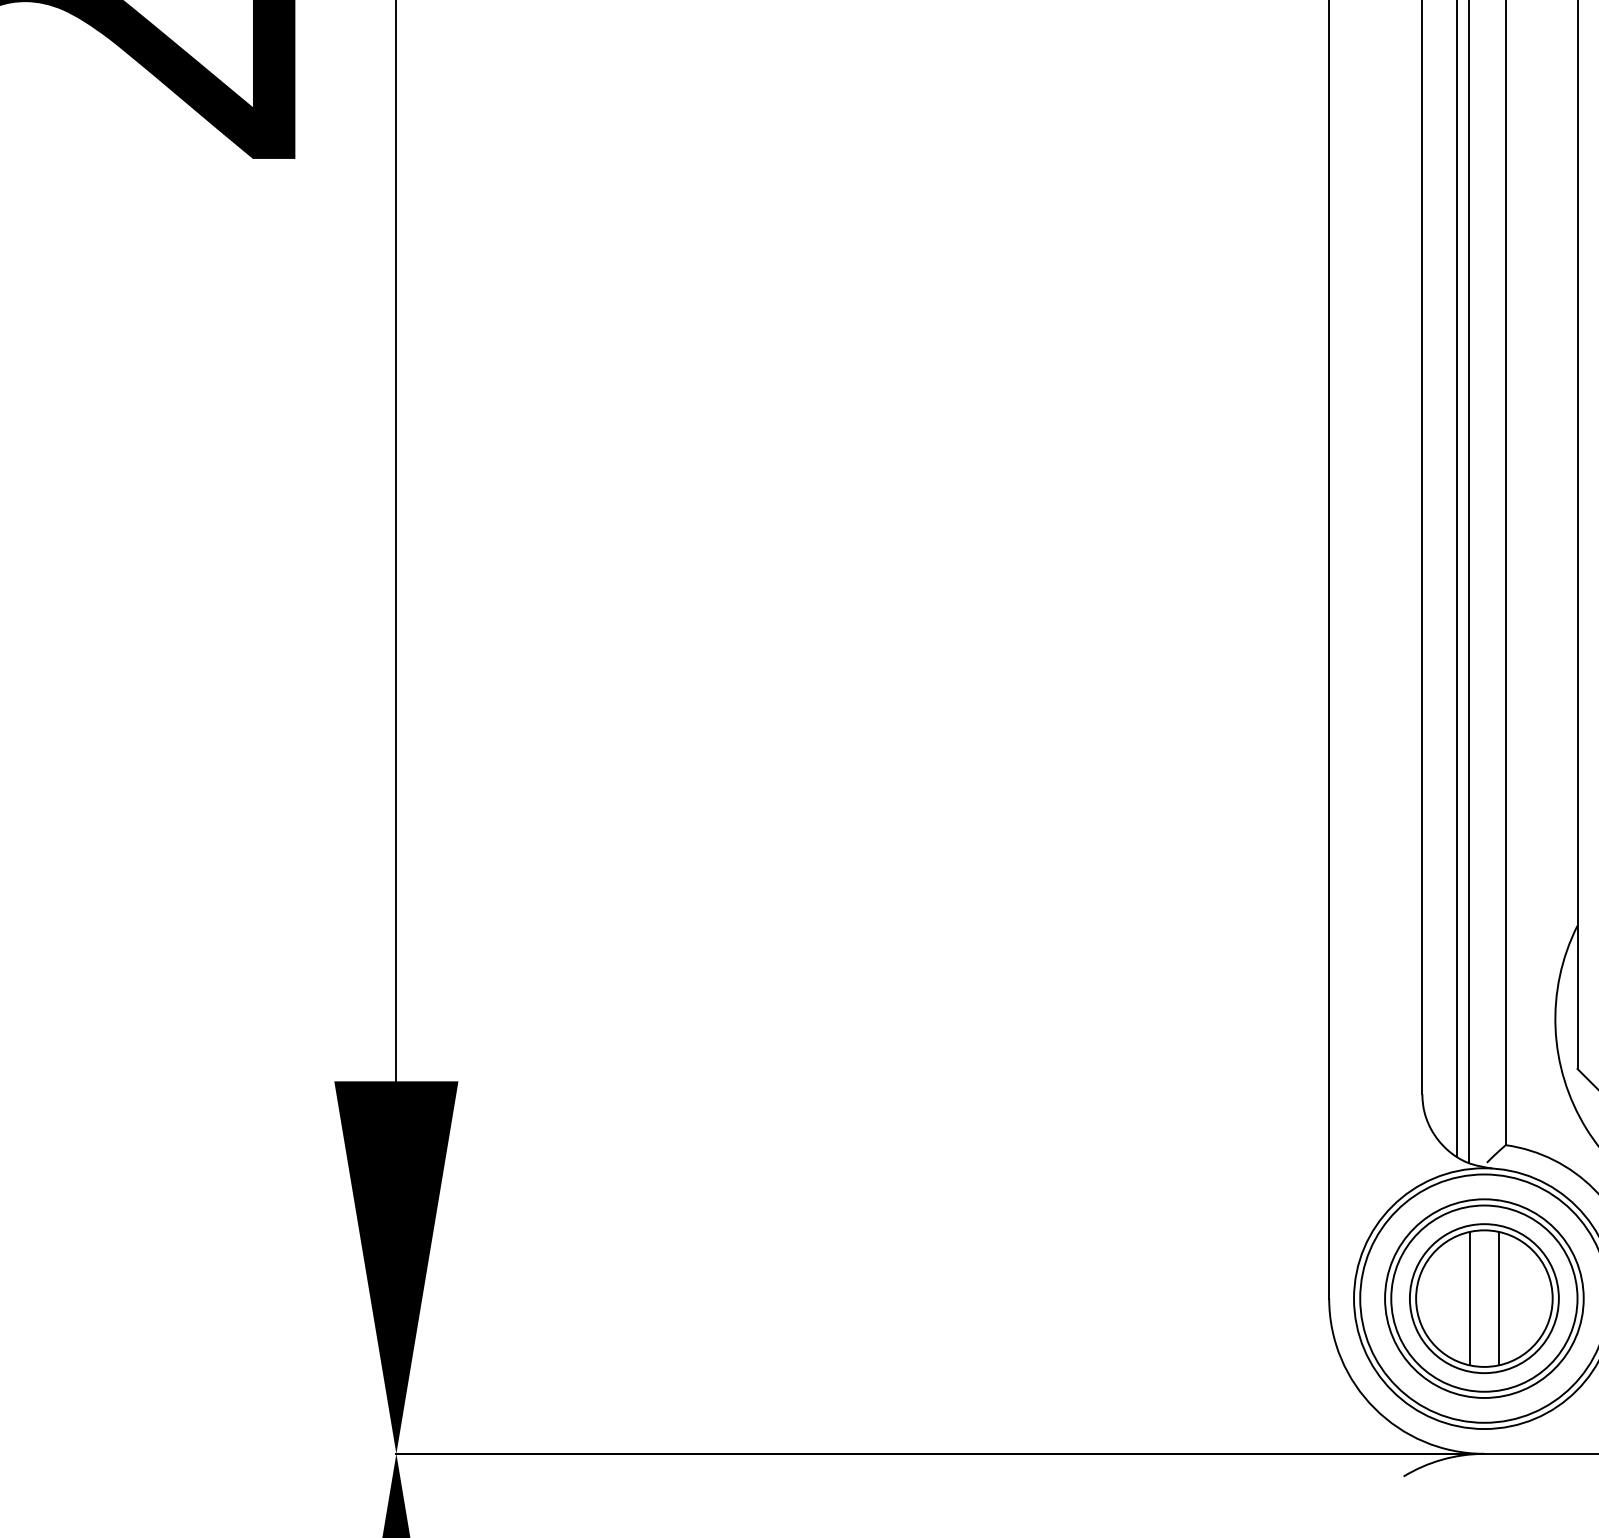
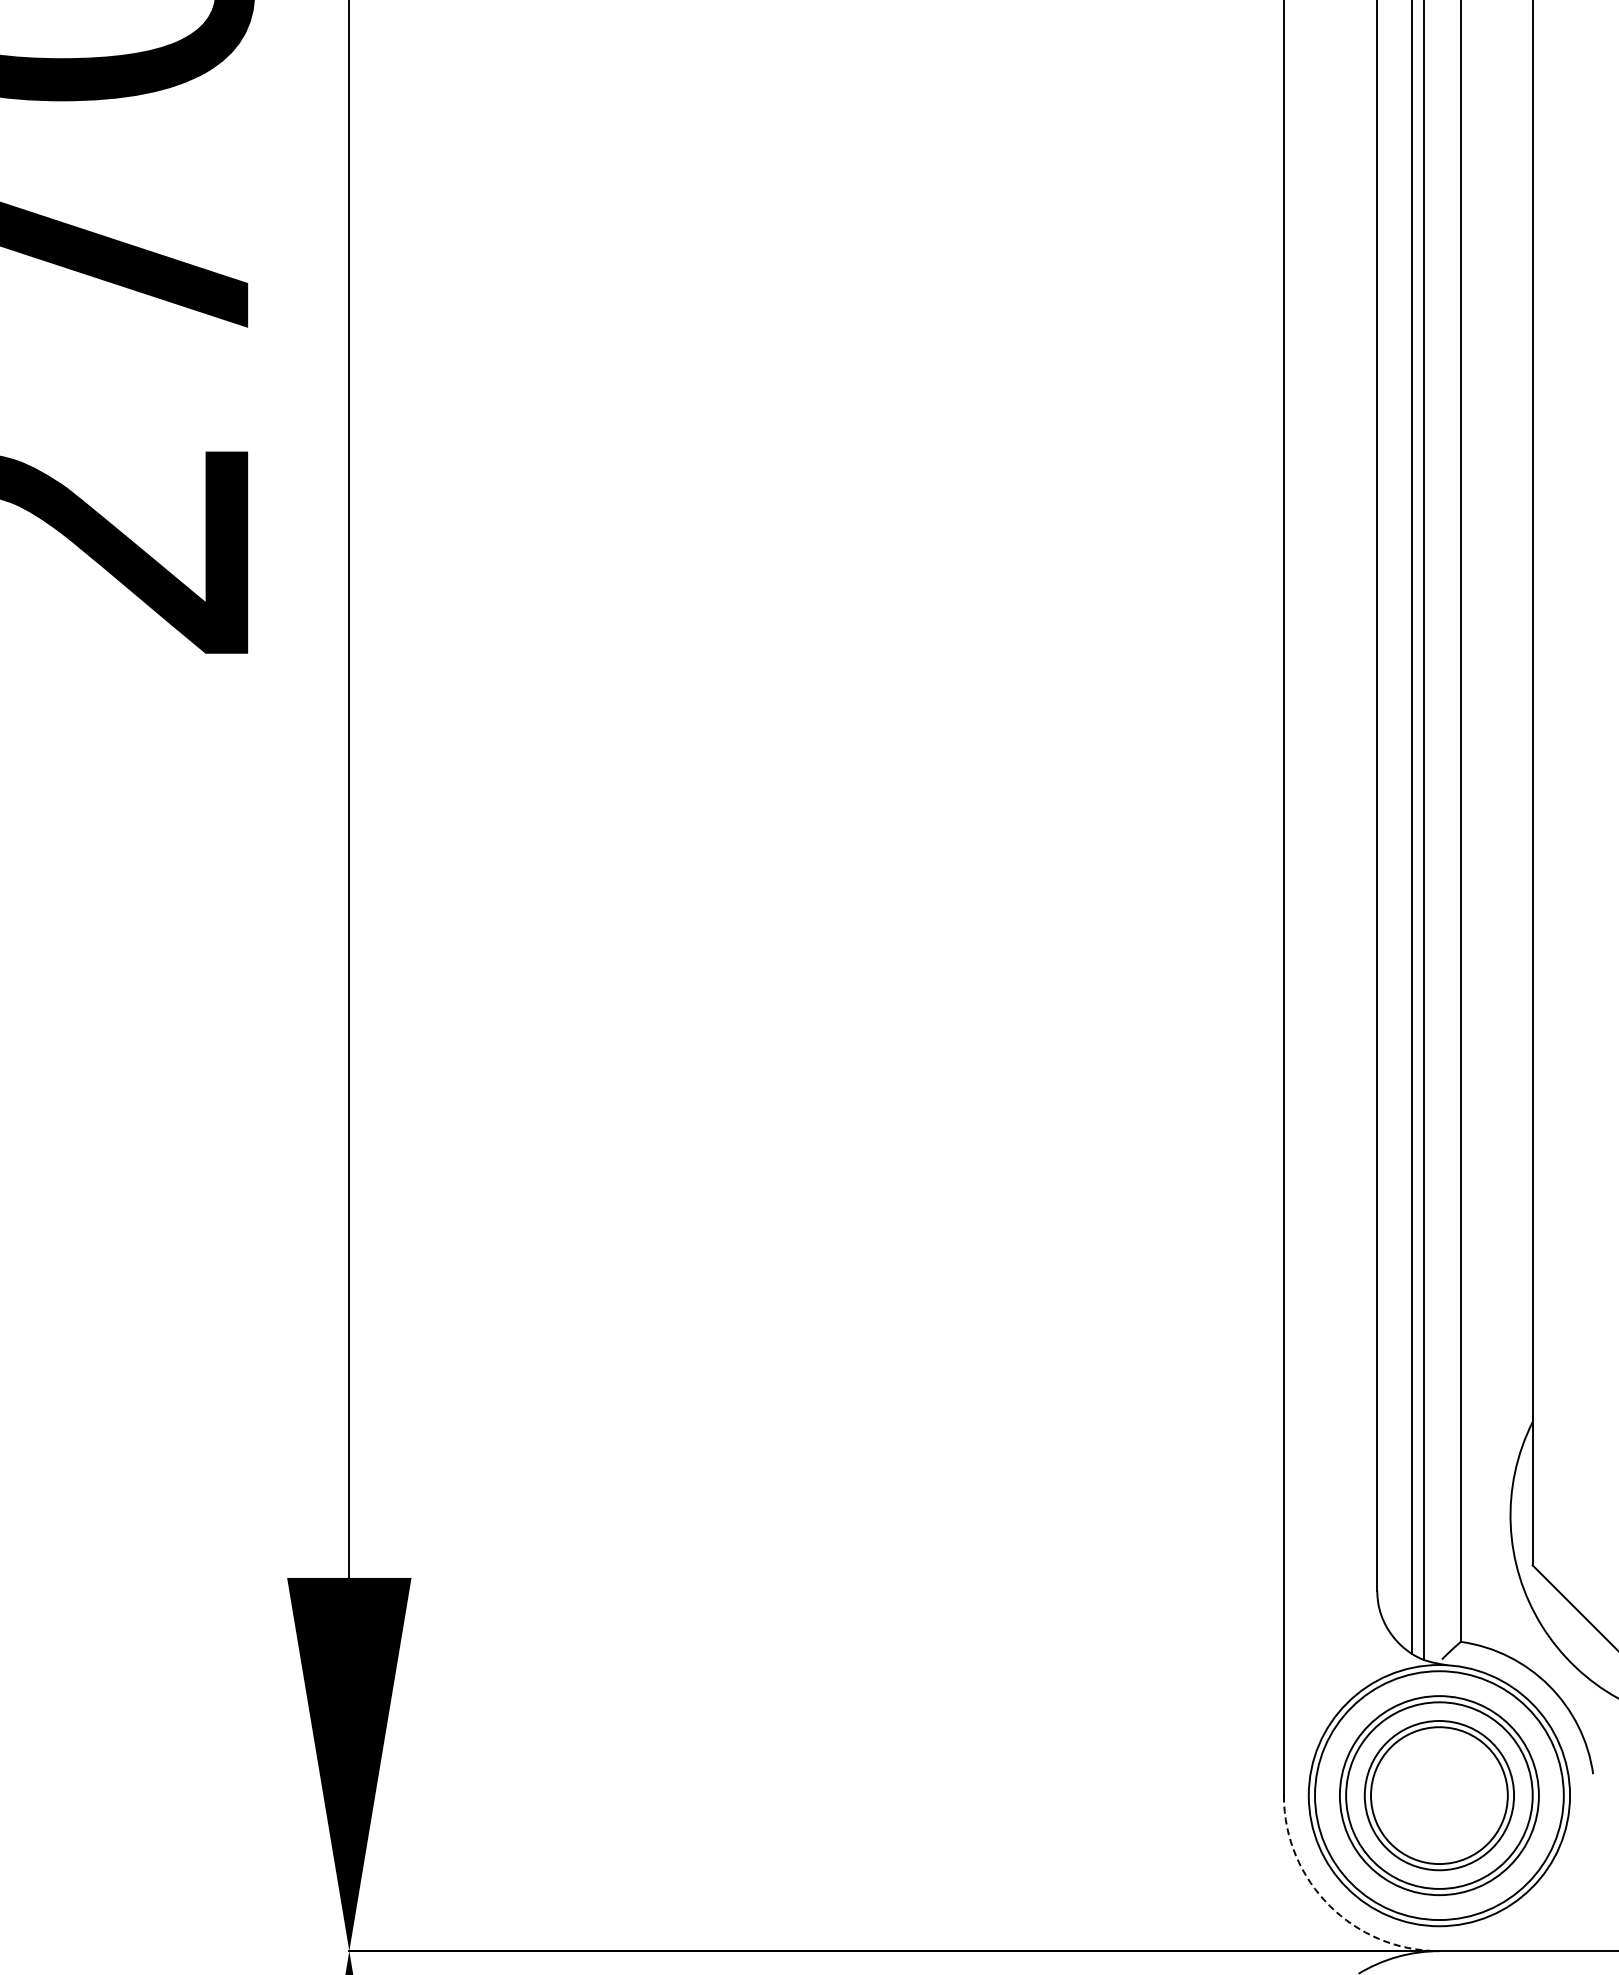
line: (1470, 1298) -> (1425, 1795), removed
line: (1498, 1298) -> (1453, 1795), removed
arc: (1374, 1408) -> (1329, 1905), solid -> dashed

